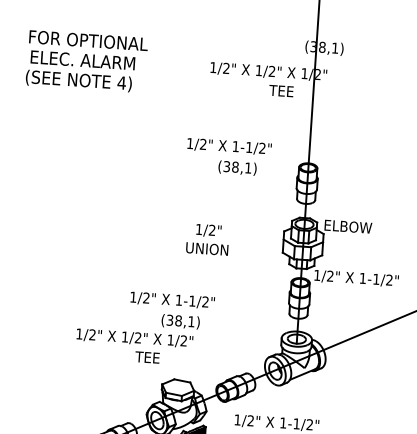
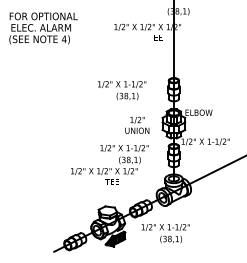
text: (229, 157) -> (122, 90), moved
text: (208, 238) -> (137, 124), moved
text: (144, 326) -> (109, 164), moved

